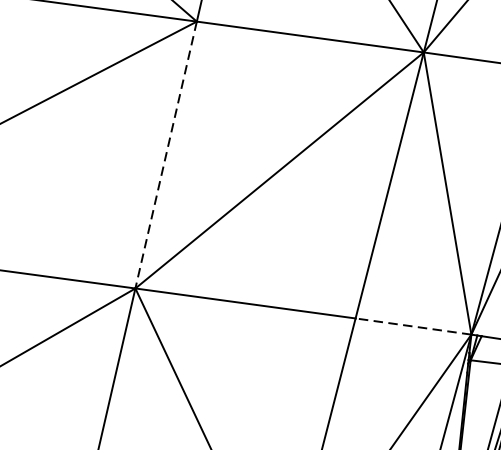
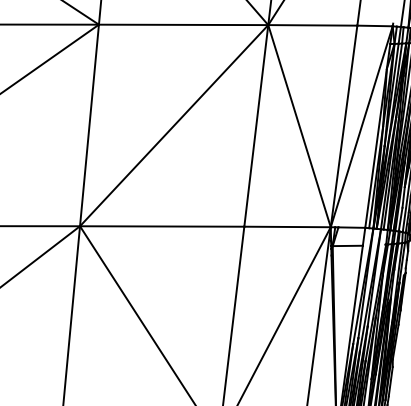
line: (166, 155) -> (89, 125), dashed -> solid
line: (413, 325) -> (287, 226), dashed -> solid

